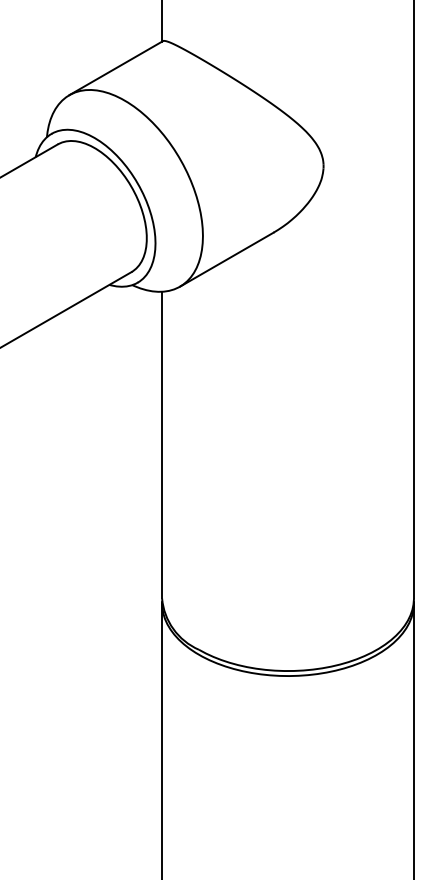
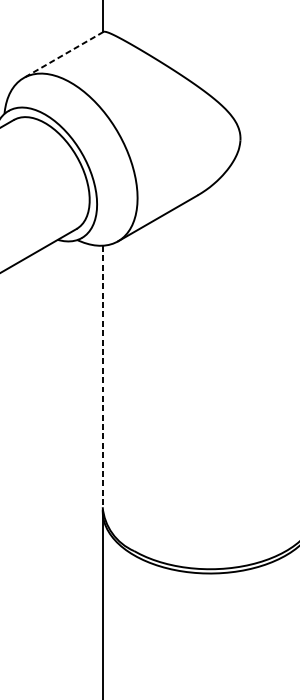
line: (116, 68) -> (63, 55), solid -> dashed
line: (162, 445) -> (103, 376), solid -> dashed

